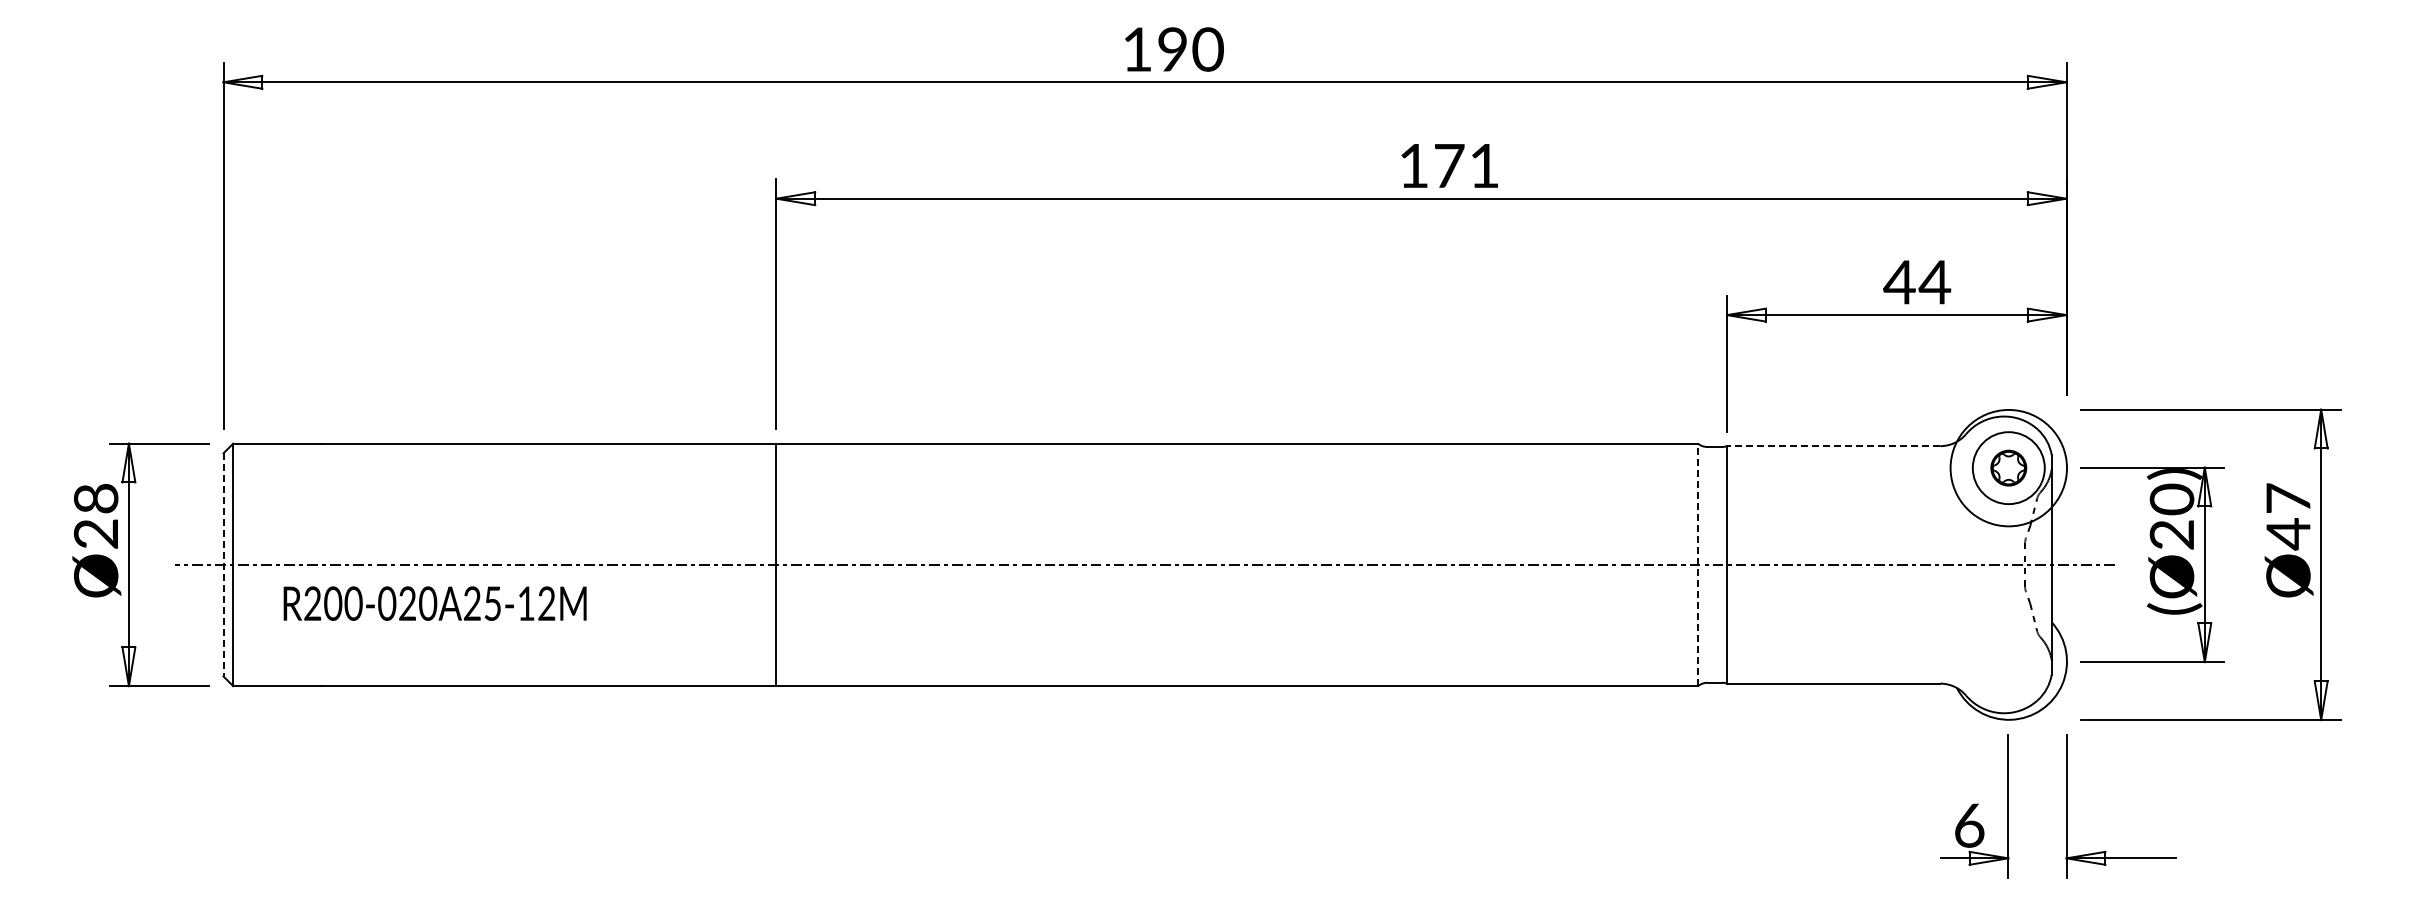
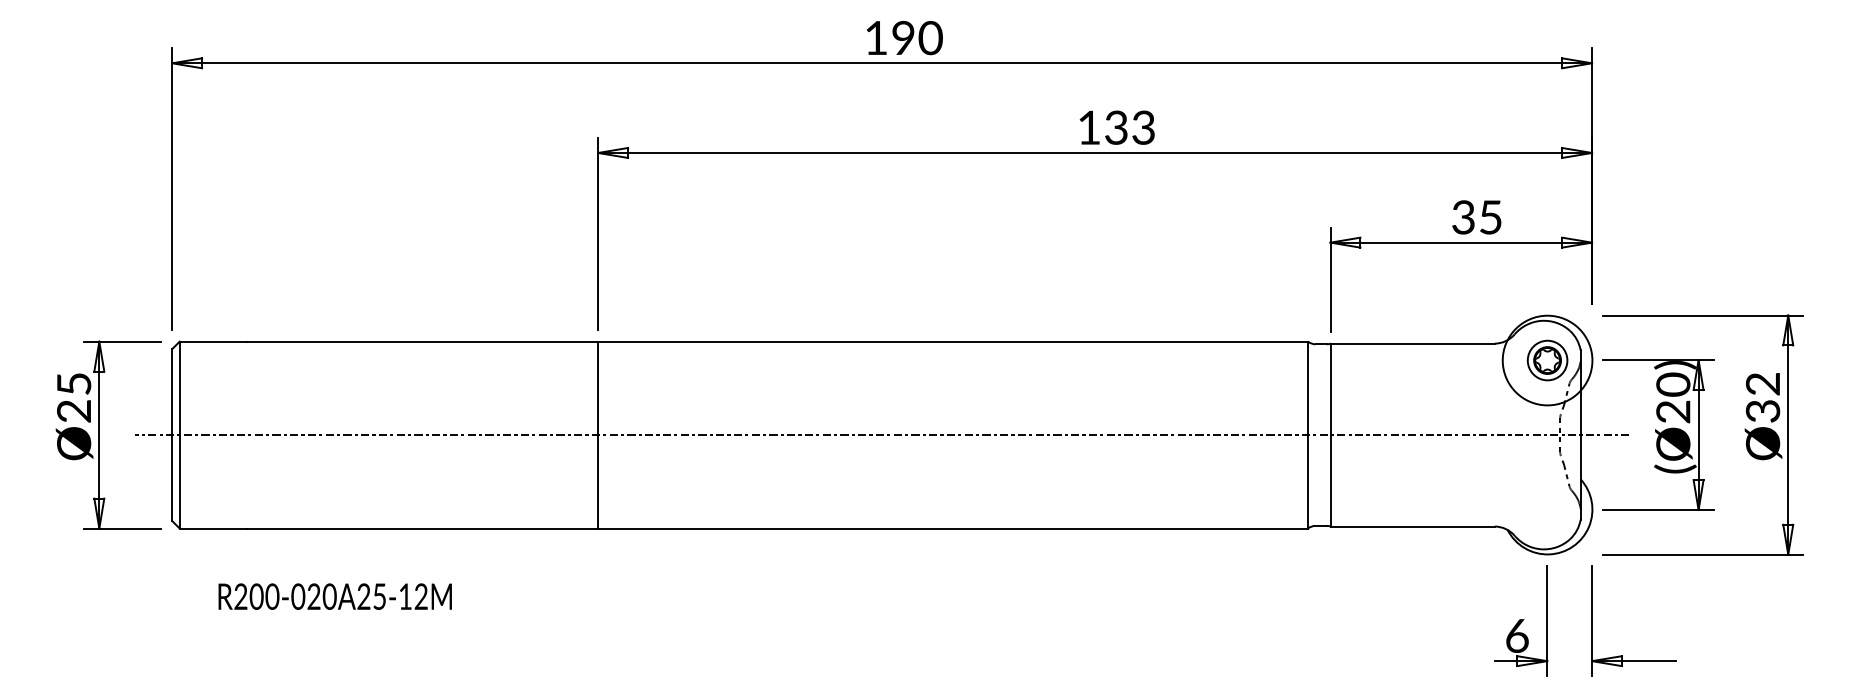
text: (1466, 165) -> (1129, 127), 171 -> 133
text: (1917, 282) -> (1477, 217), 44 -> 35
line: (1833, 446) -> (1412, 343), dashed -> solid
circle: (2008, 467) -> (1547, 360), size x0.71
text: (96, 498) -> (74, 383), Ø28 -> Ø25
text: (2288, 516) -> (1763, 397), Ø47 -> Ø32
line: (223, 564) -> (172, 434), dashed -> solid
line: (1697, 564) -> (1307, 434), dashed -> solid
text: (434, 603) -> (334, 596), moved

